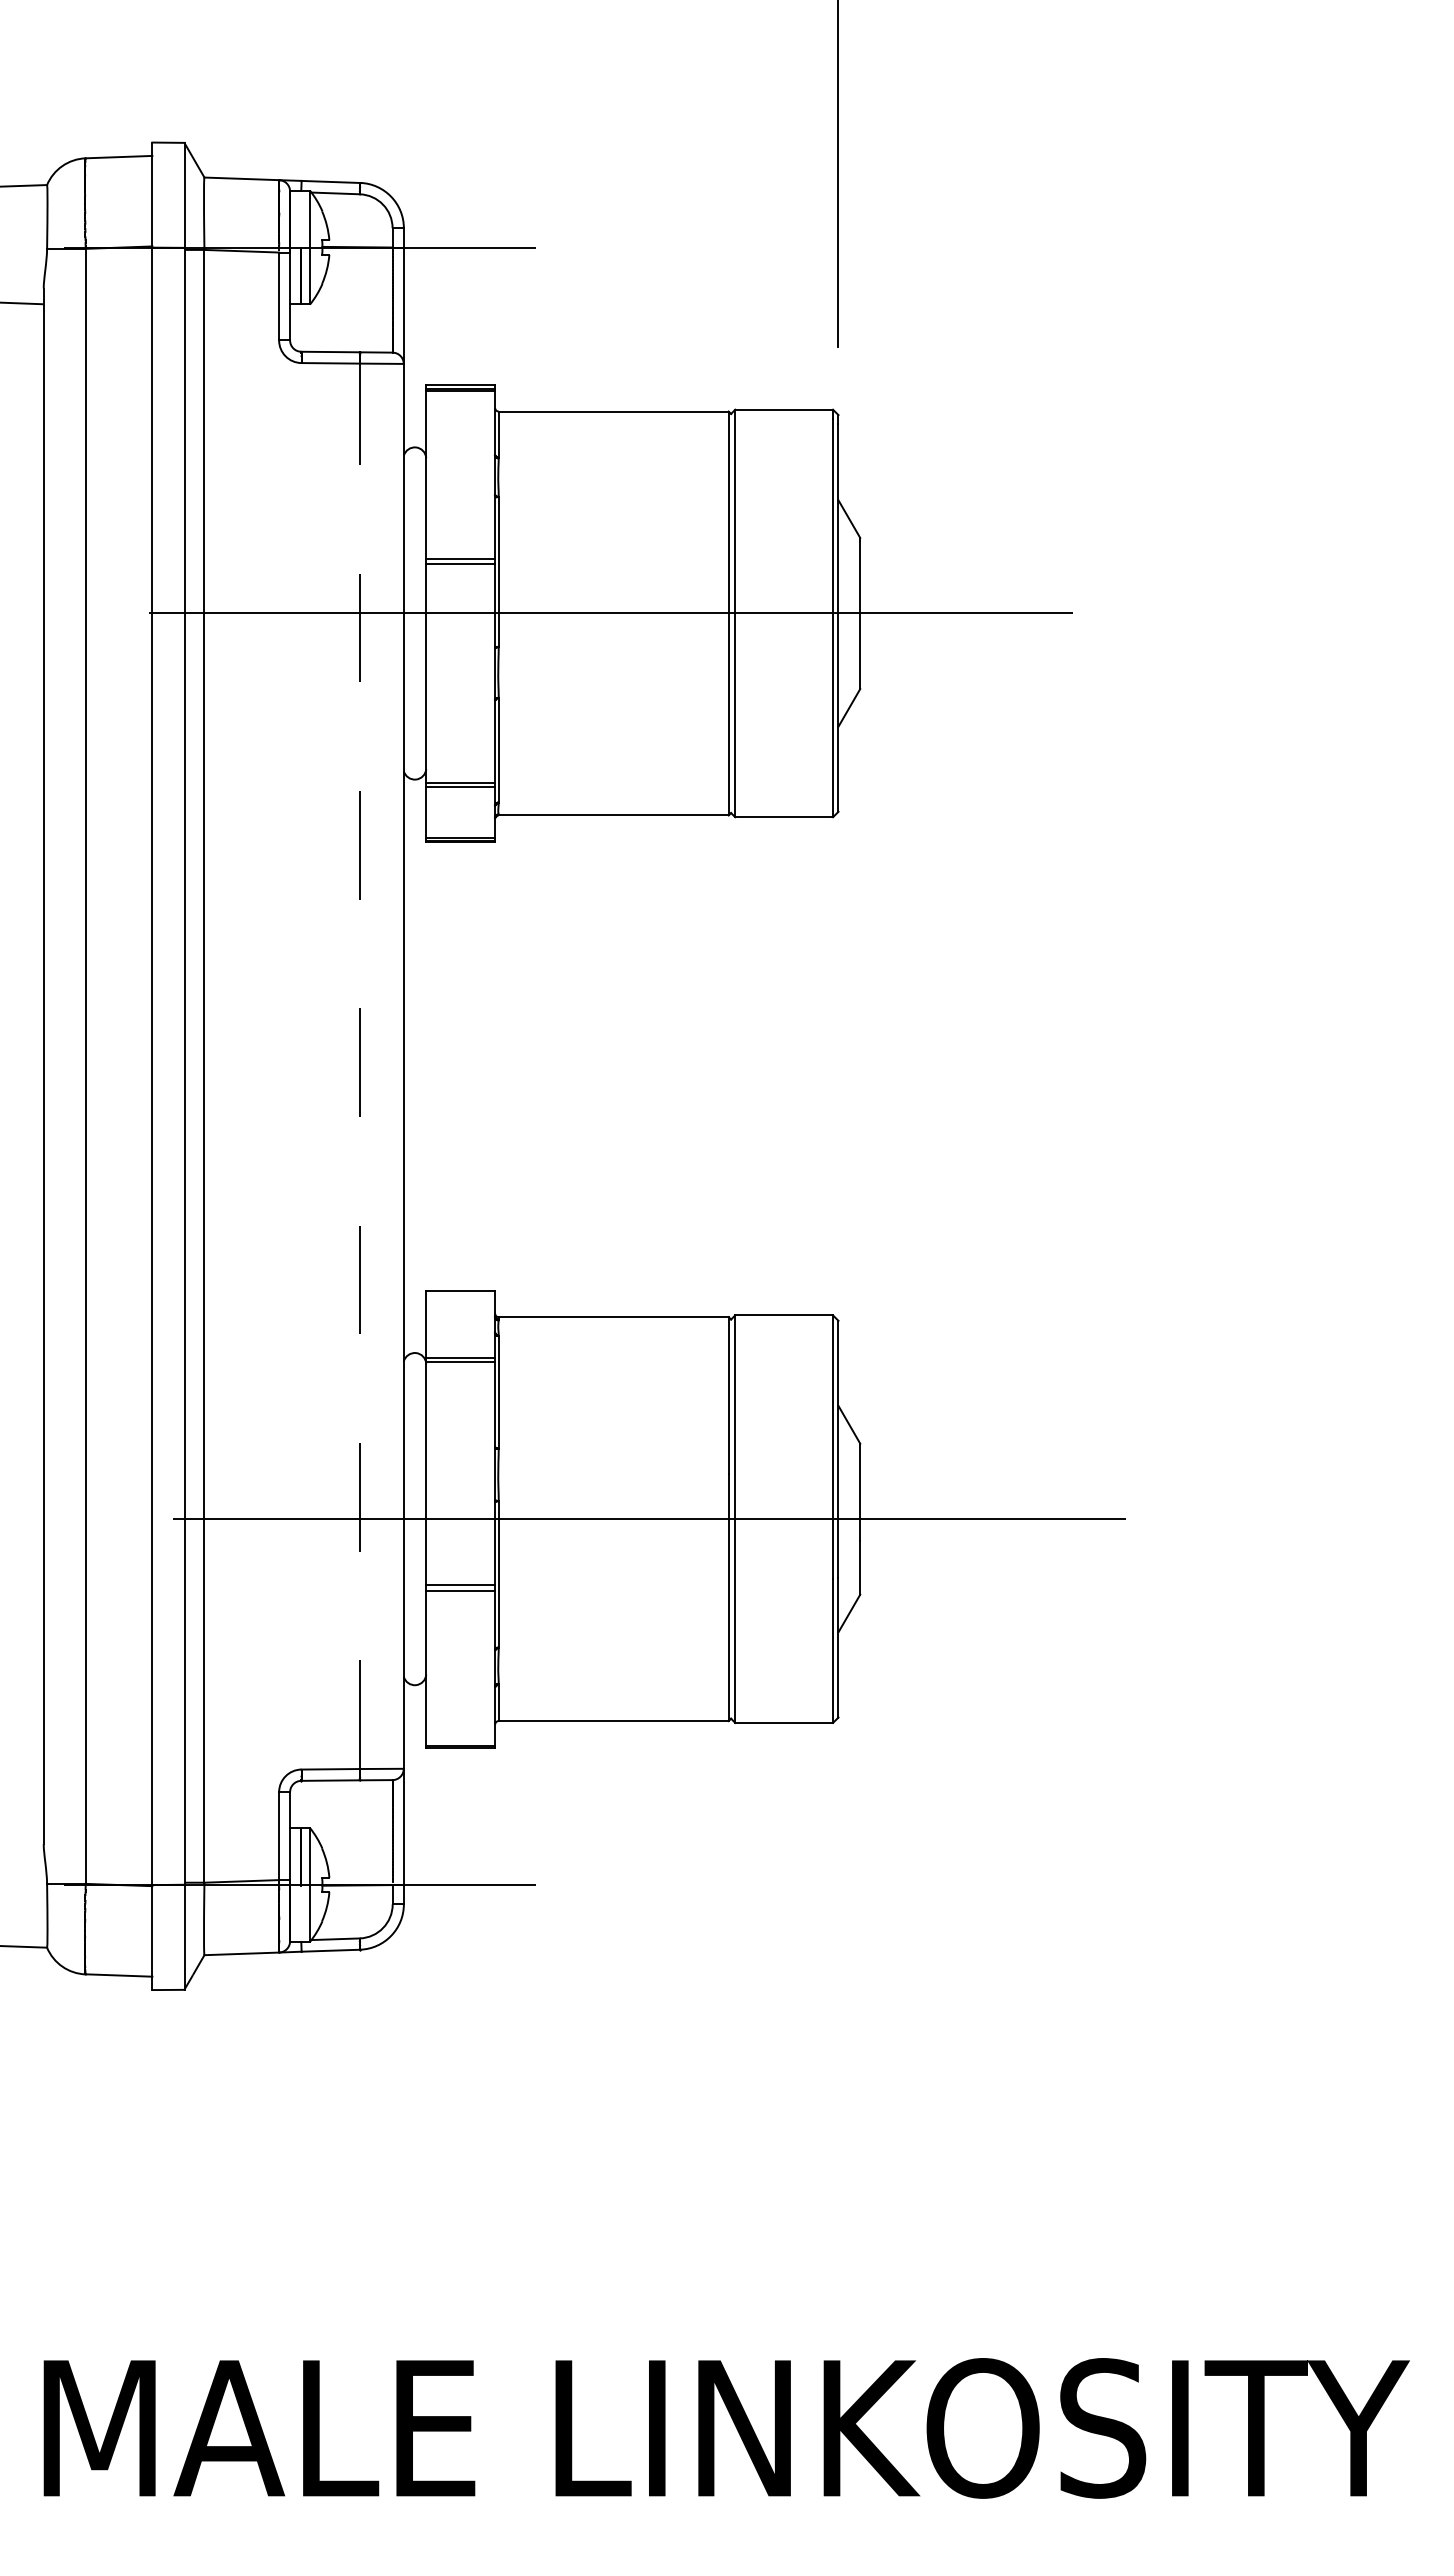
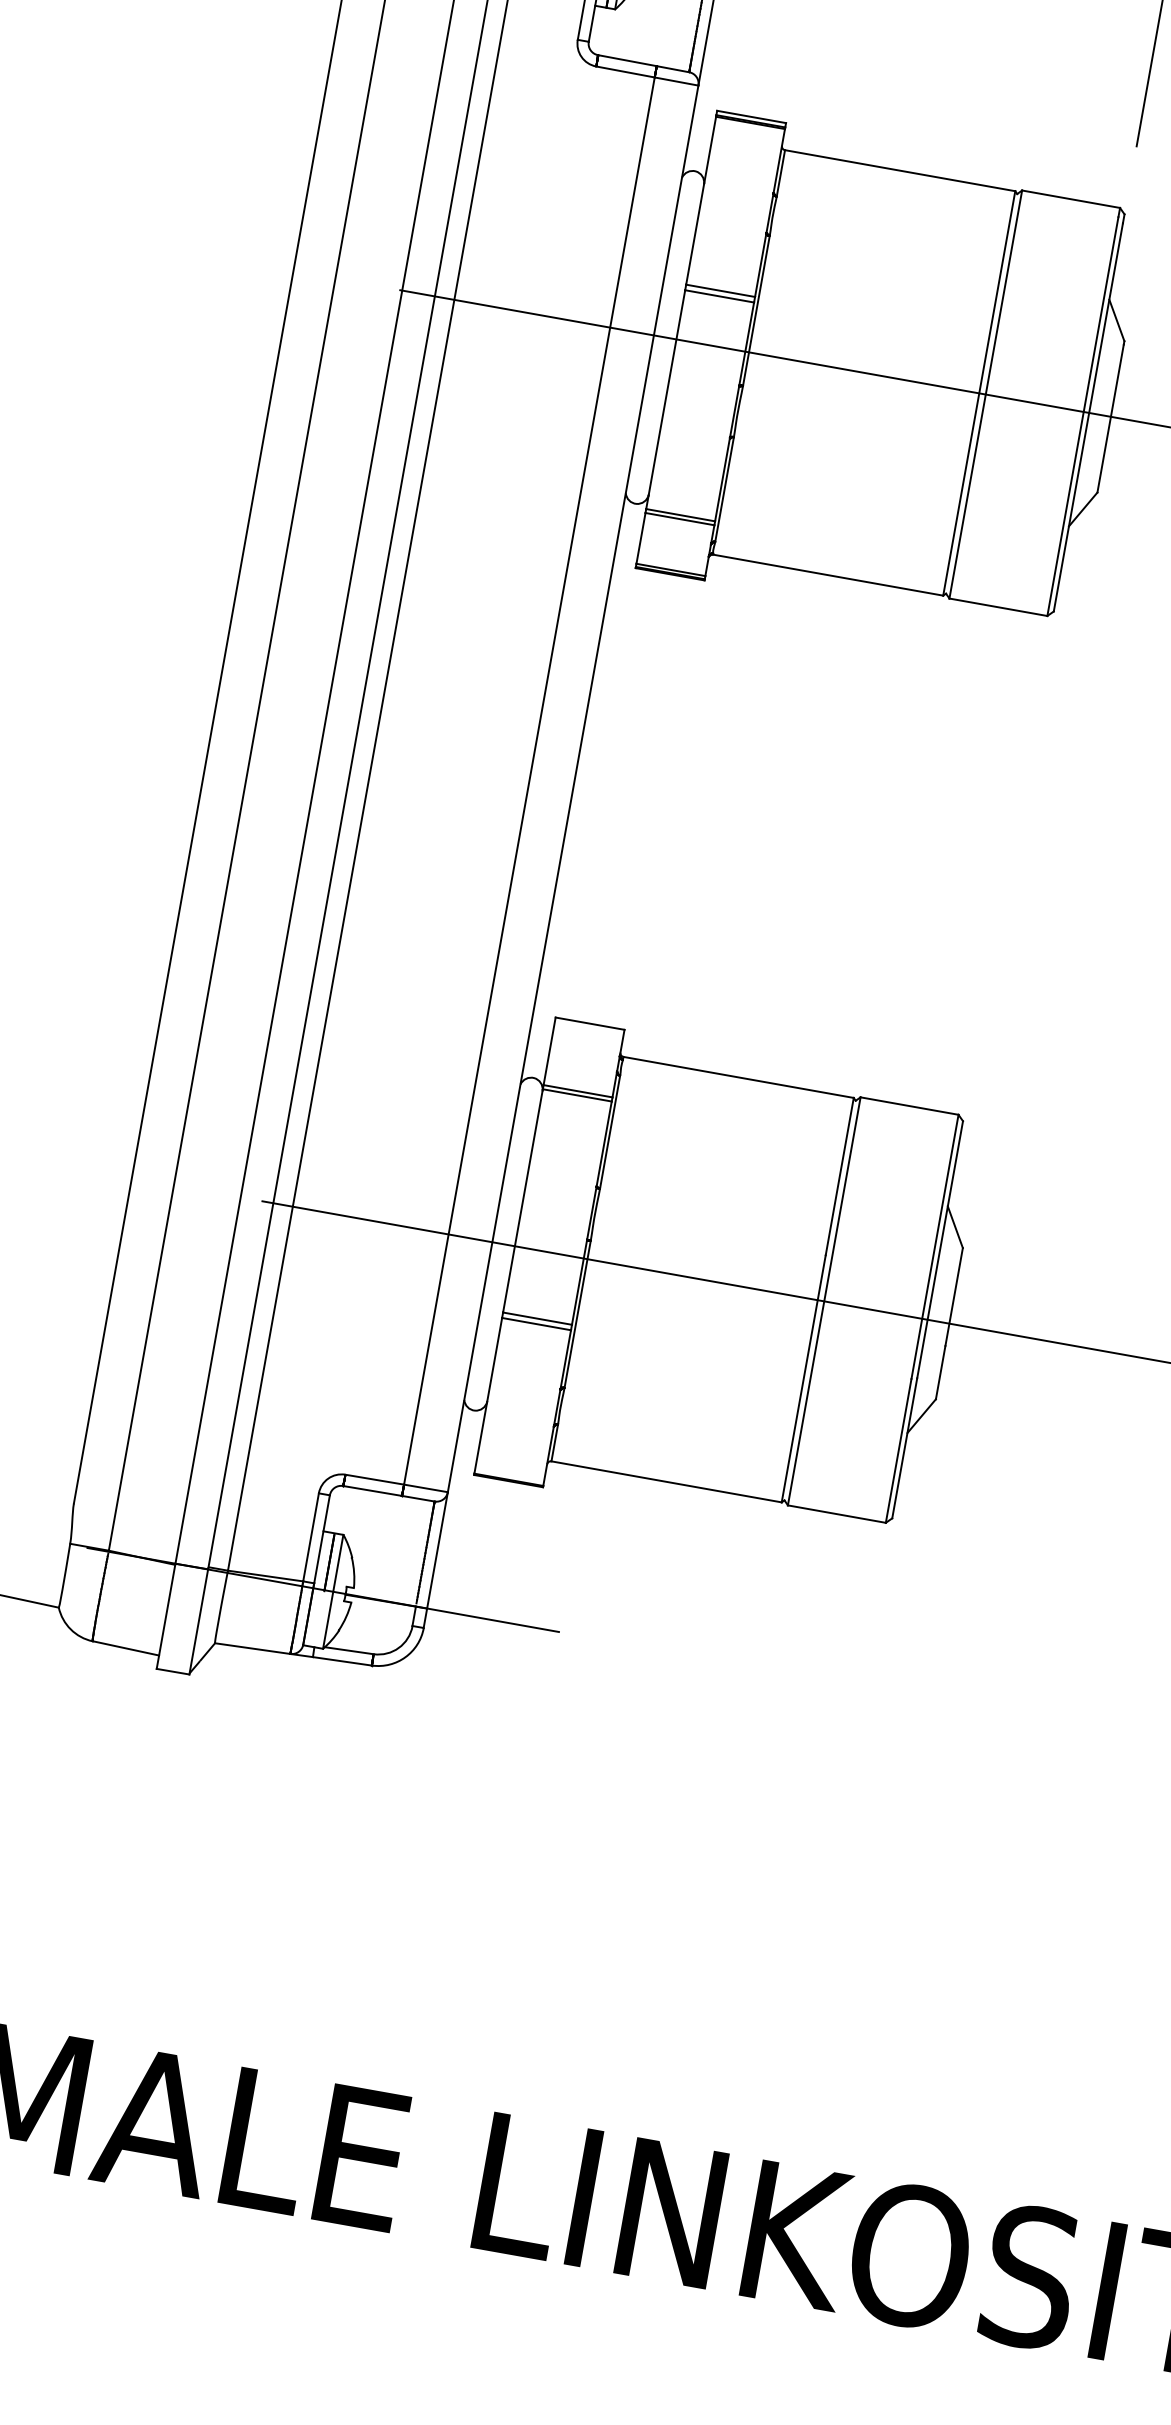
line: (360, 1066) -> (529, 781), dashed -> solid

